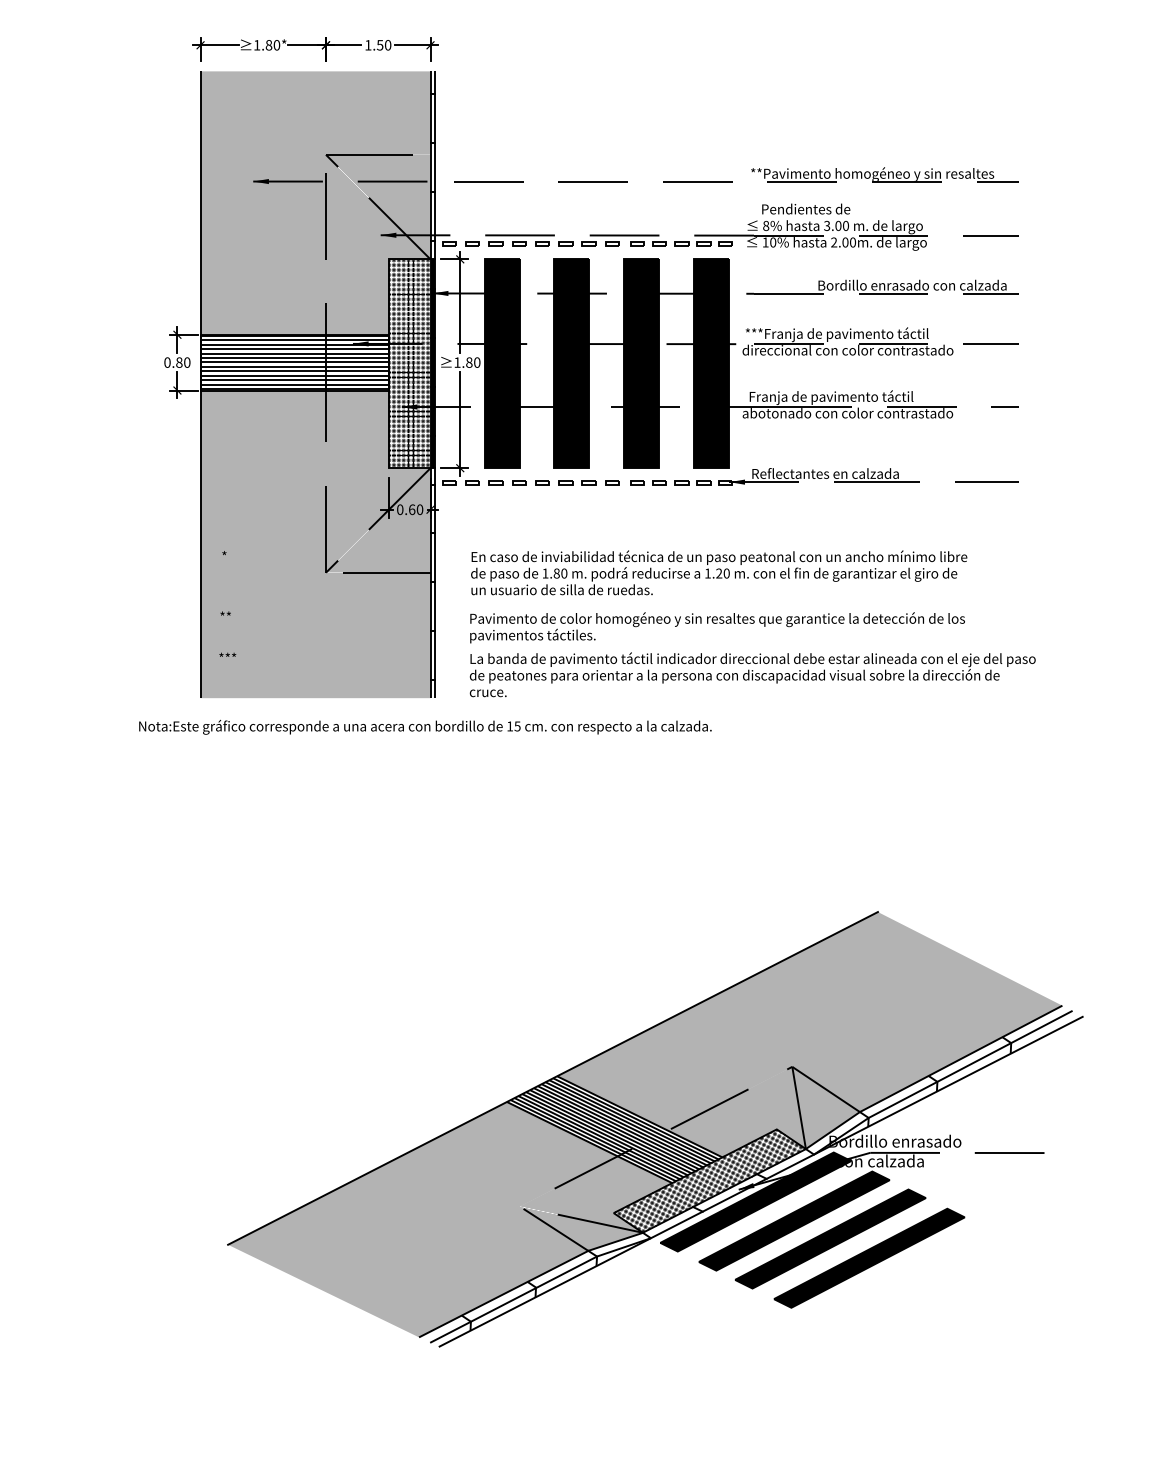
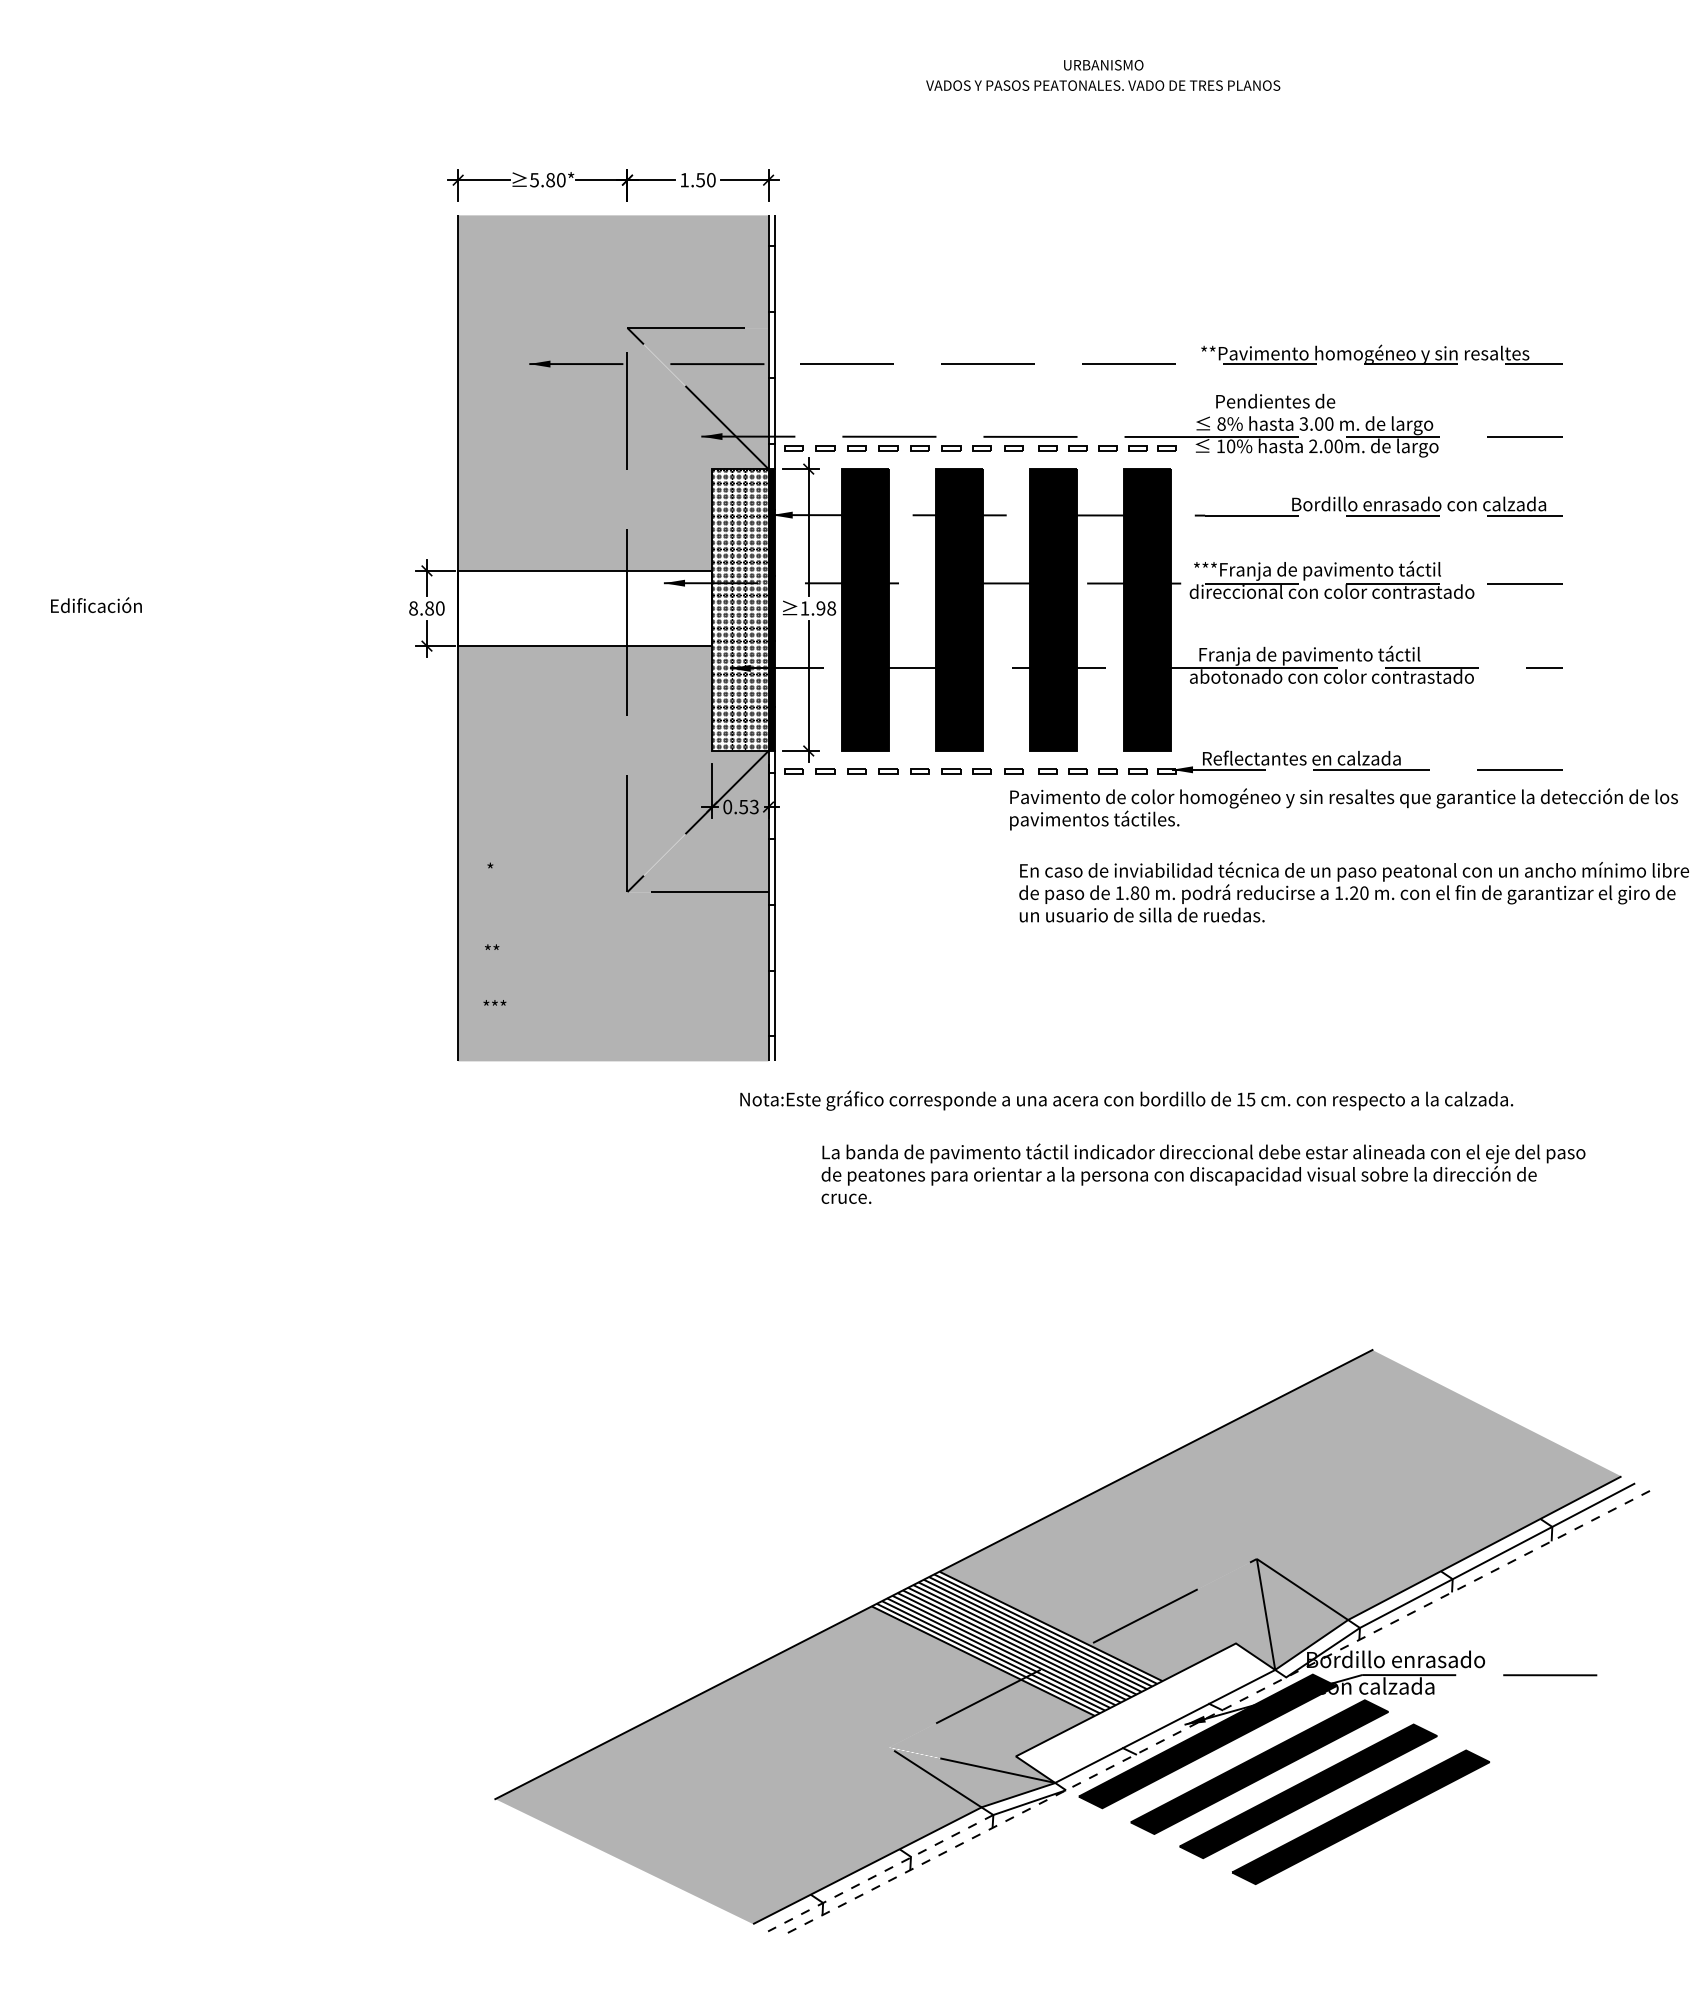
text: (257, 45) -> (534, 180), 1.80* -> 5.80*
text: (167, 362) -> (413, 608), 0.80 -> 8.80
hatch: (294, 362) -> (585, 608), removed
text: (473, 362) -> (826, 608), 1.80 -> 1.98
text: (415, 509) -> (748, 806), 0.60 -> 0.53
text: (718, 573) -> (1353, 892), moved
text: (717, 627) -> (1343, 809), moved
text: (752, 674) -> (1203, 1173), moved
text: (425, 727) -> (1126, 1100), moved
hatch: (709, 1181) -> (1145, 1713), removed
line: (760, 1182) -> (1214, 1714), solid -> dashed
line: (513, 1299) -> (880, 1873), solid -> dashed

